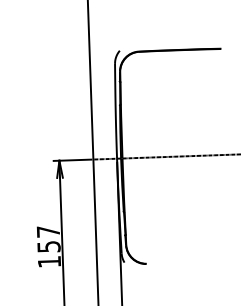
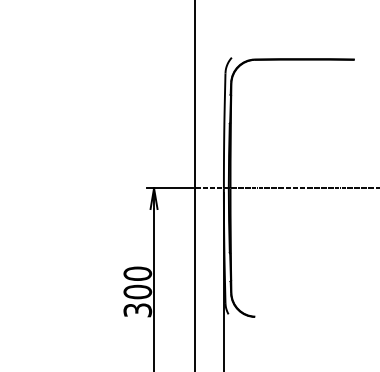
text: (48, 246) -> (137, 291), 157 -> 300

